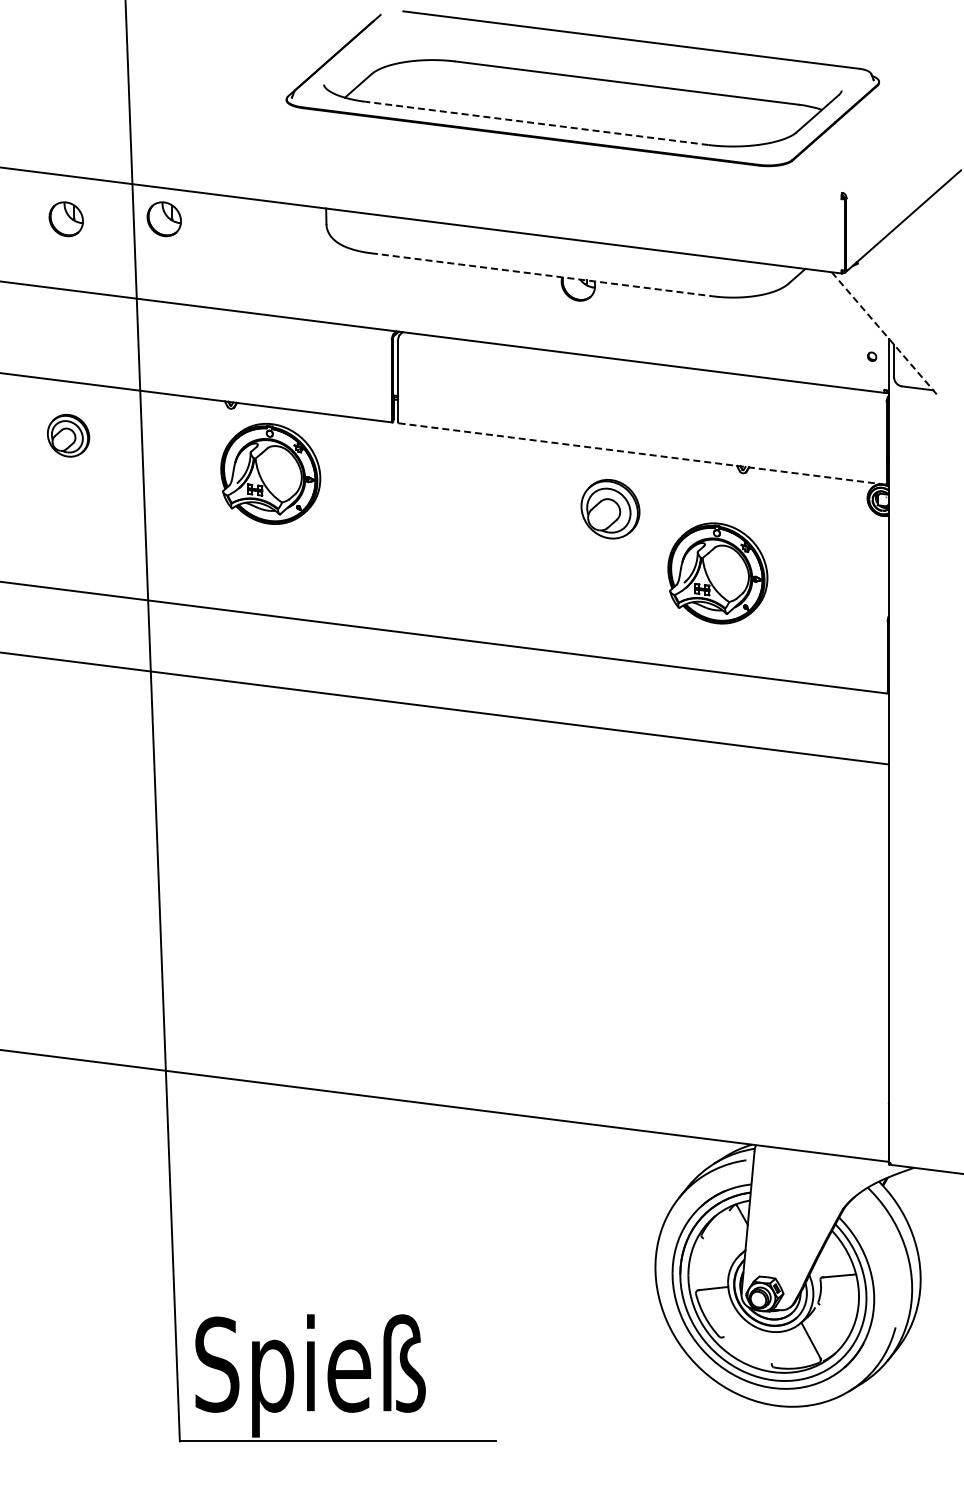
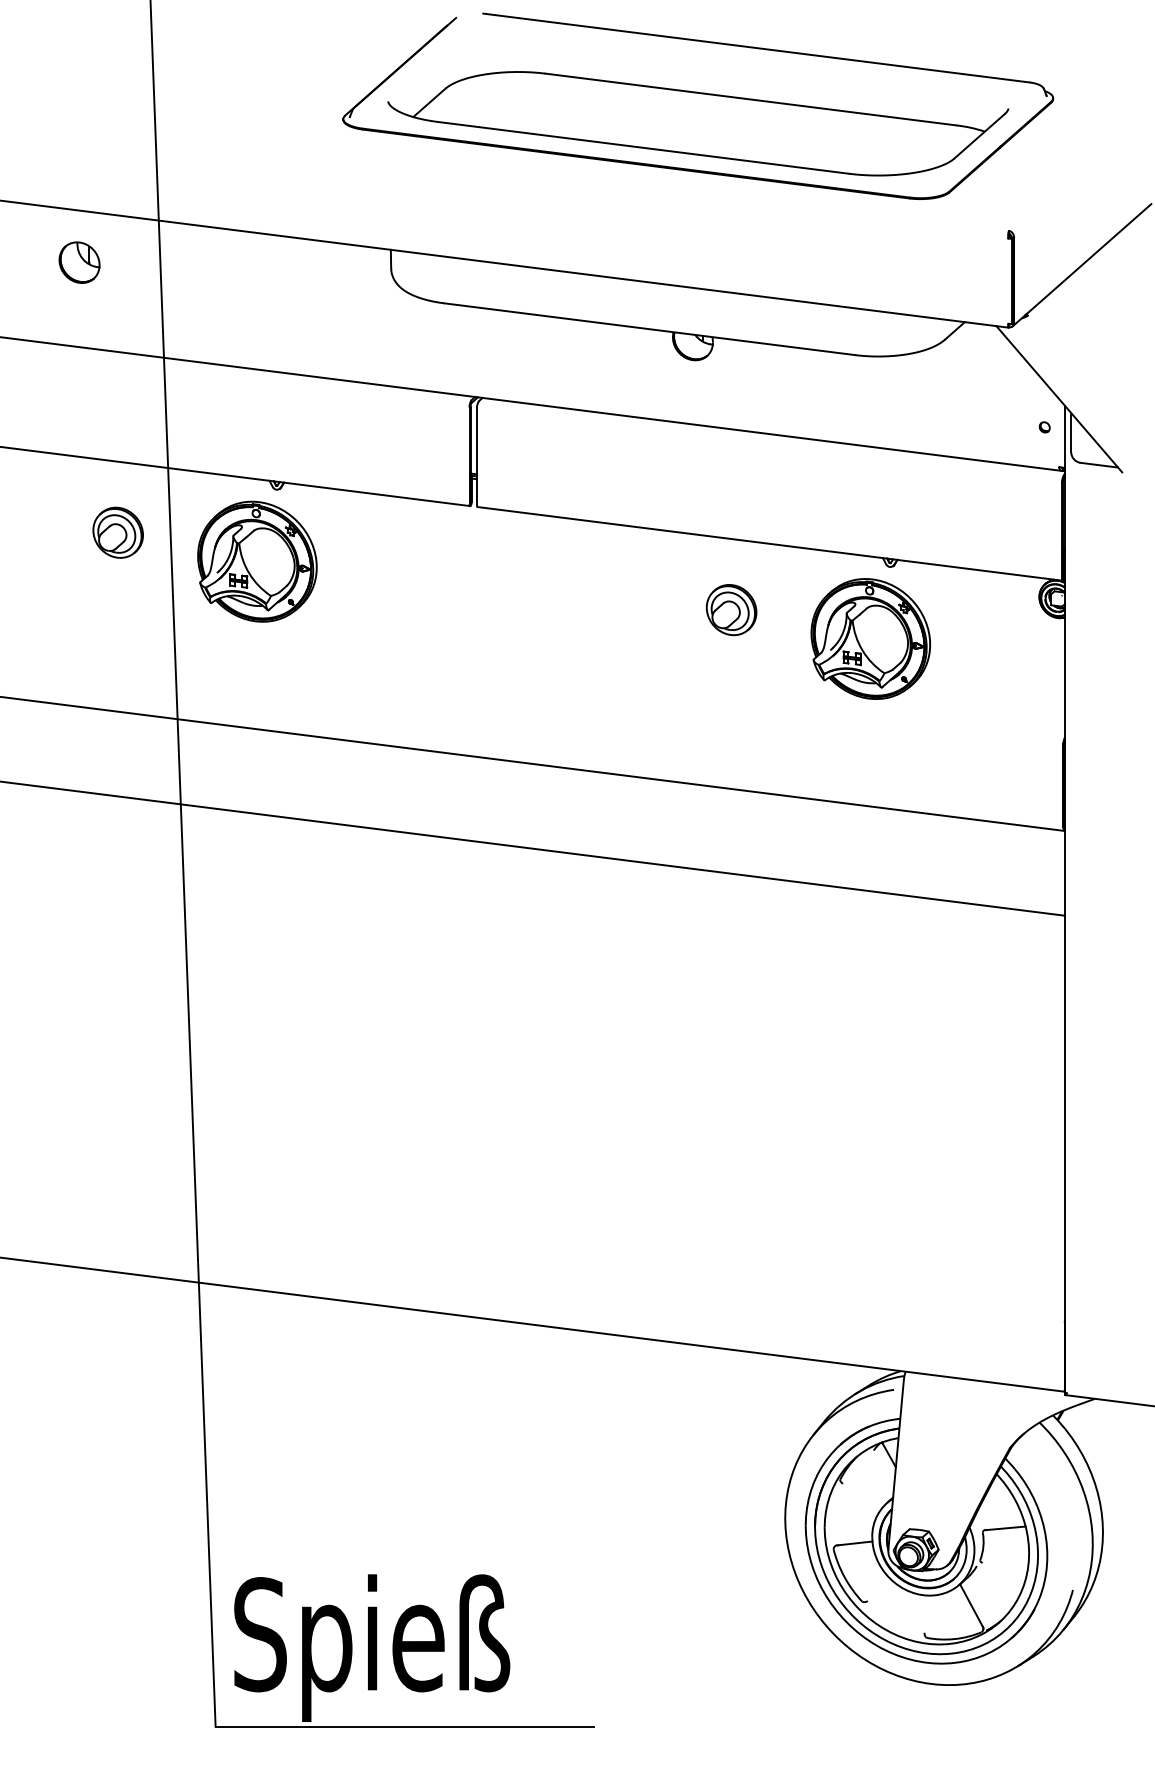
line: (537, 123) -> (643, 147), dashed -> solid
part: (163, 219) -> (196, 262), removed
line: (542, 274) -> (649, 328), dashed -> solid
line: (884, 333) -> (1059, 399), dashed -> solid
part: (68, 435) -> (118, 532), moved
line: (643, 454) -> (770, 544), dashed -> solid
part: (270, 473) -> (257, 561), moved
part: (610, 509) -> (731, 610), size x0.71
part: (717, 573) -> (870, 639), moved

